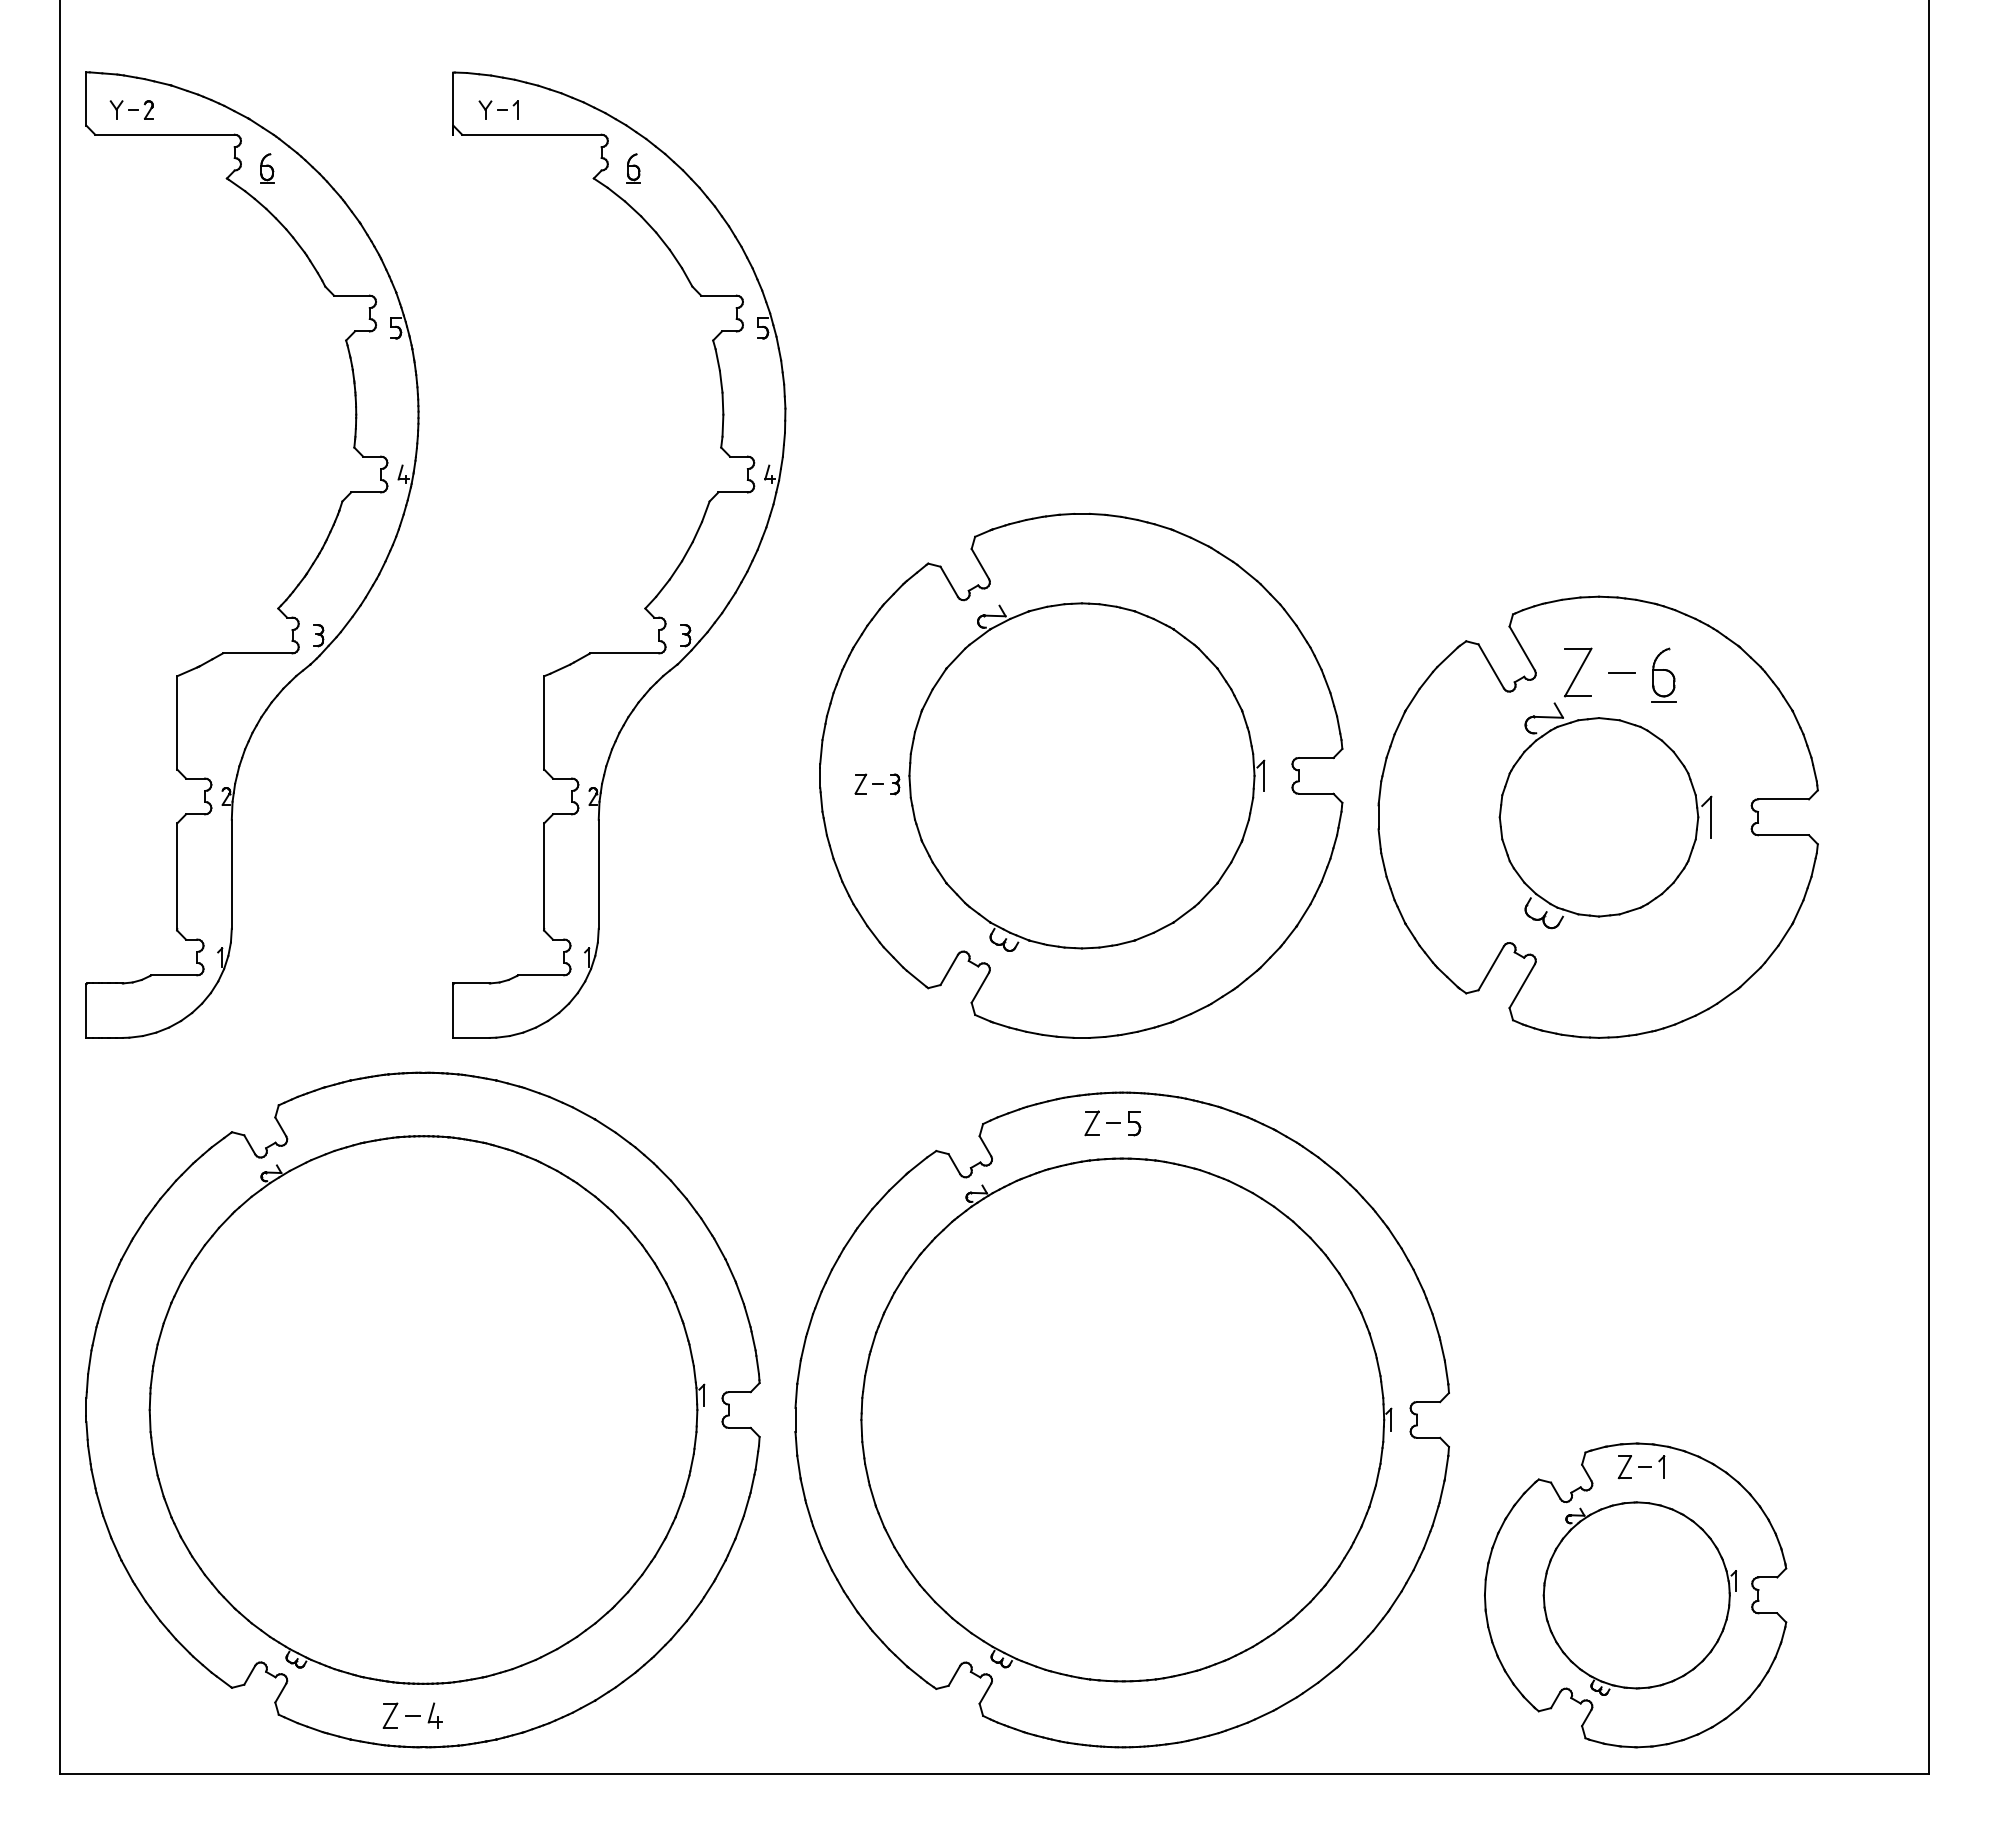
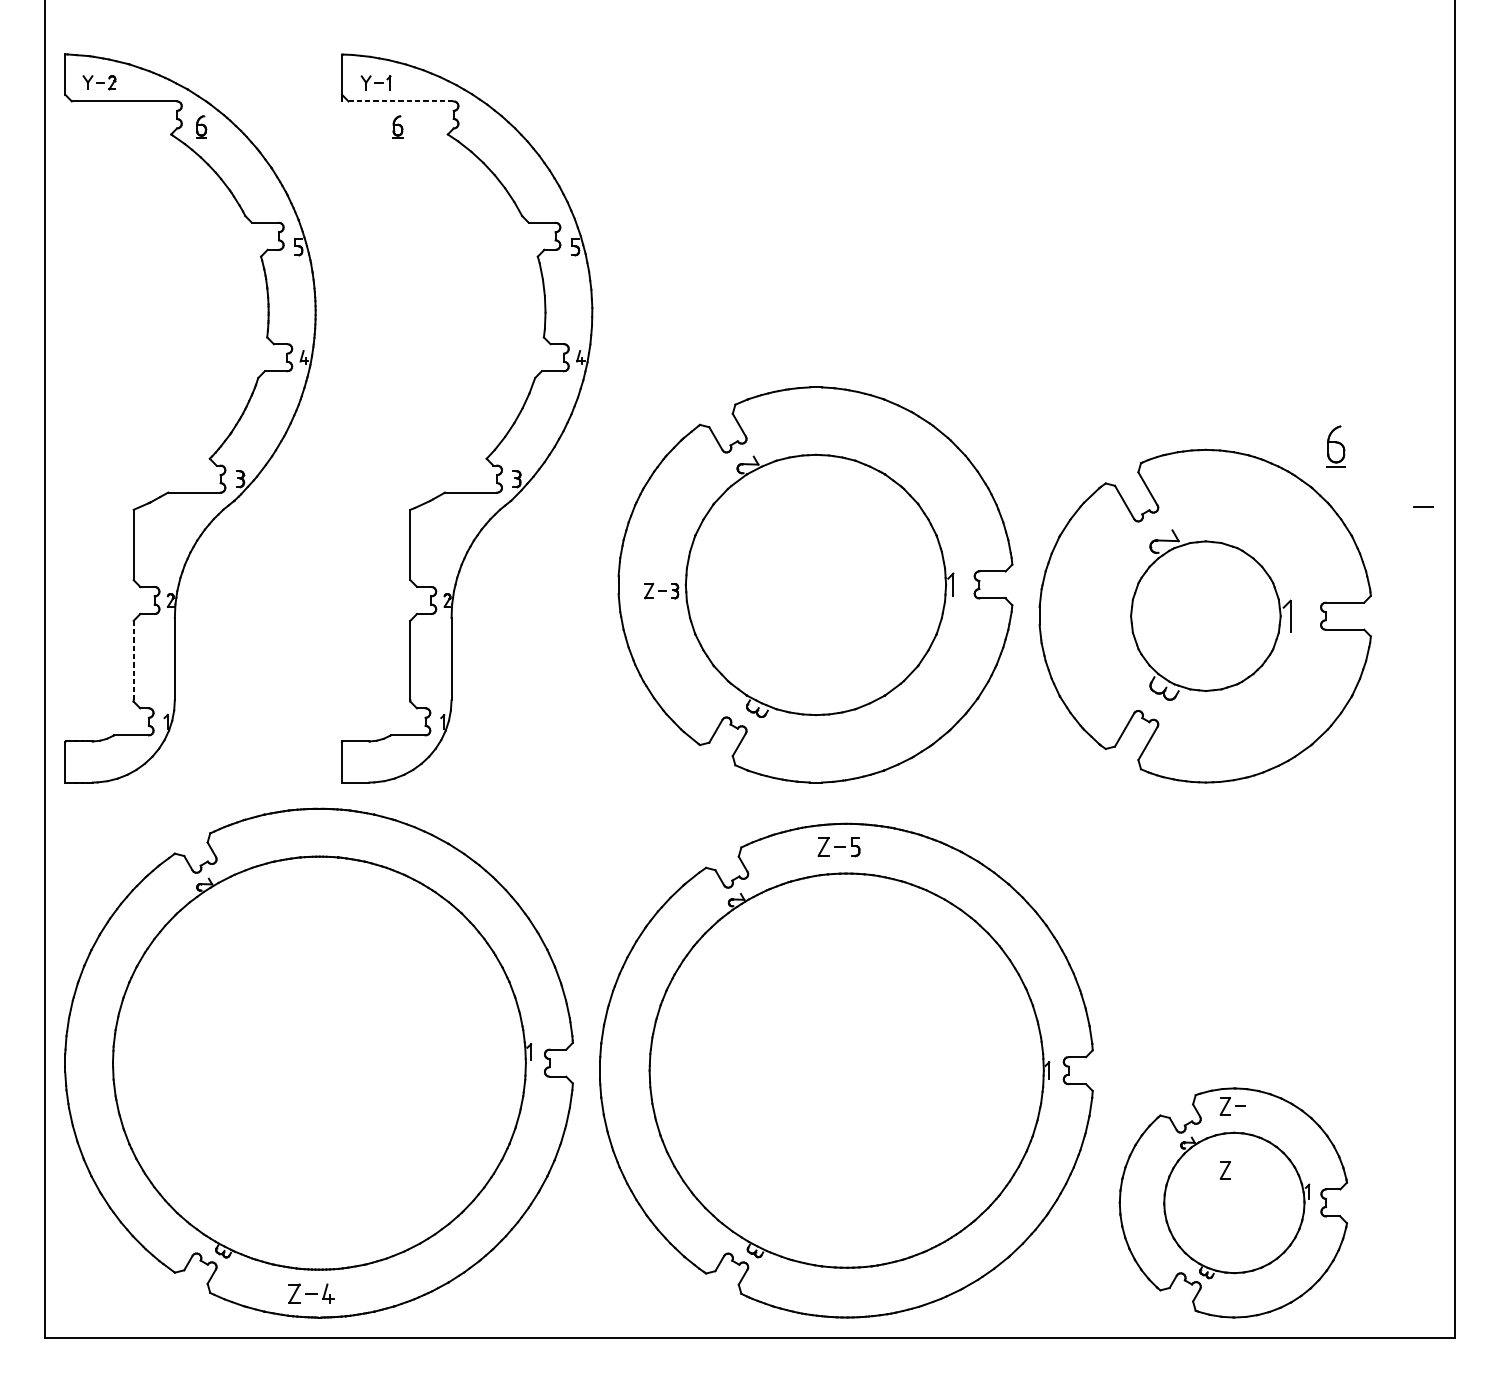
line: (531, 134) -> (400, 101), solid -> dashed
part: (633, 168) -> (397, 126), moved
part: (1578, 672) -> (1190, 507), removed
line: (1621, 672) -> (1422, 507), moved
part: (1663, 674) -> (1335, 445), moved
line: (177, 876) -> (133, 660), solid -> dashed
part: (1661, 1466) -> (1252, 1105), removed
part: (1624, 1552) -> (1225, 1170), added

